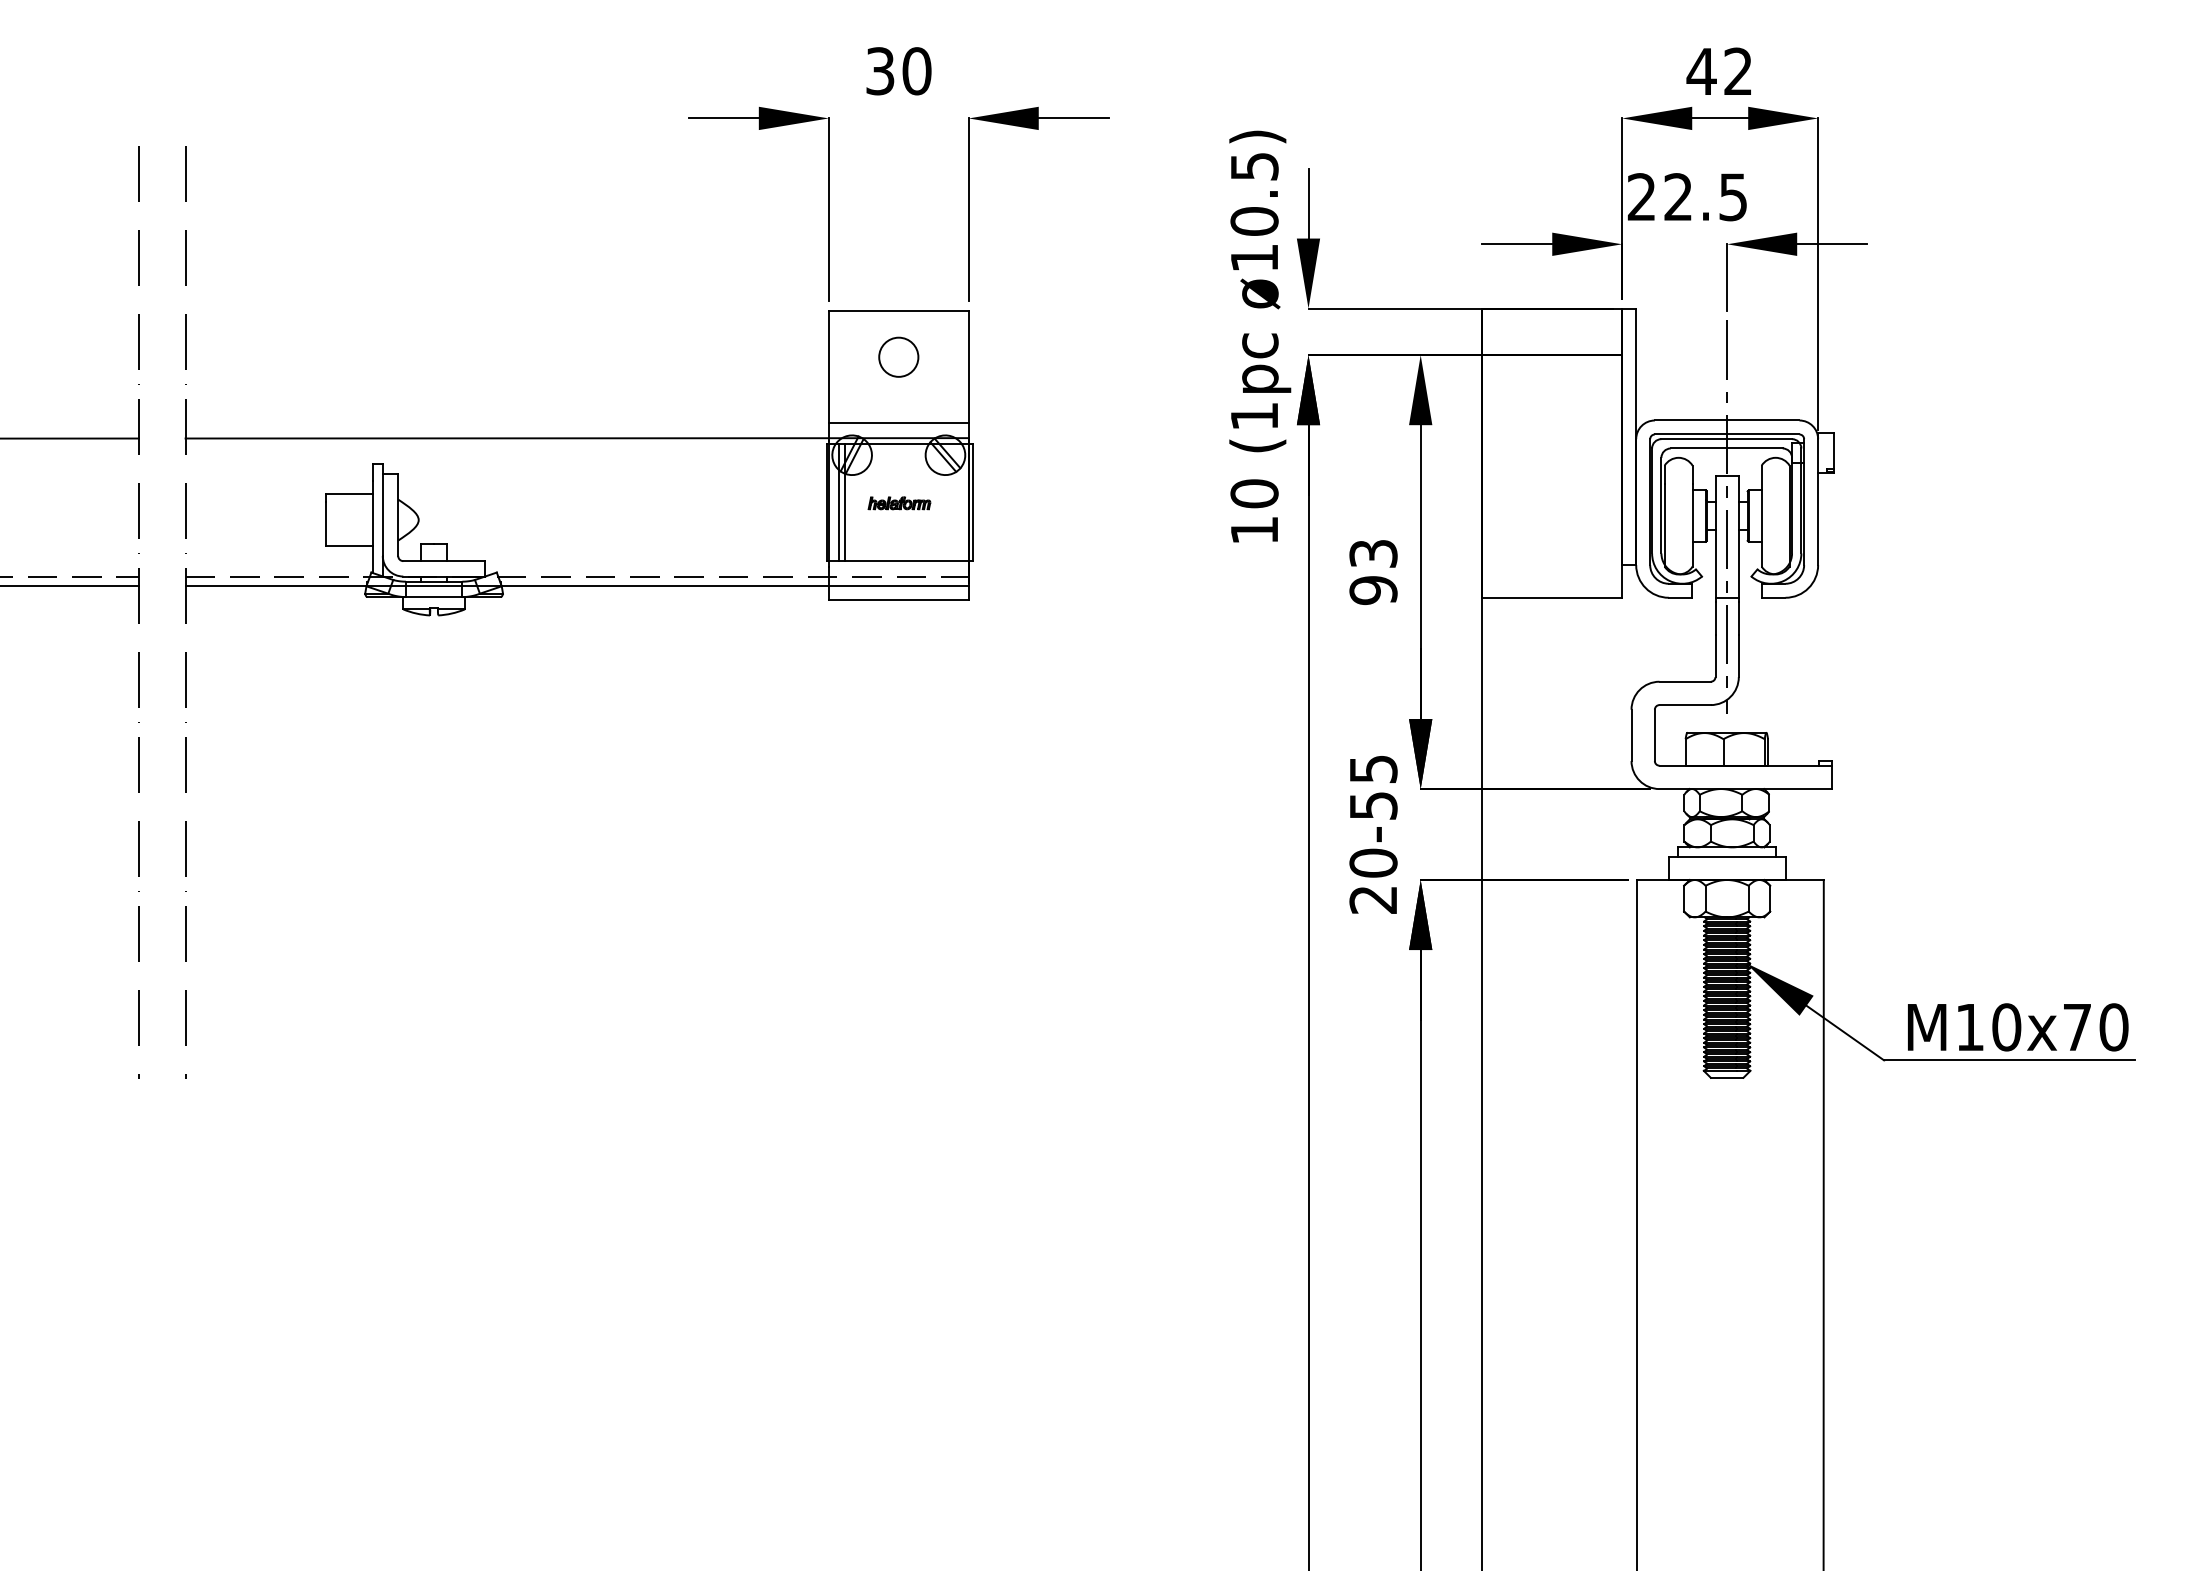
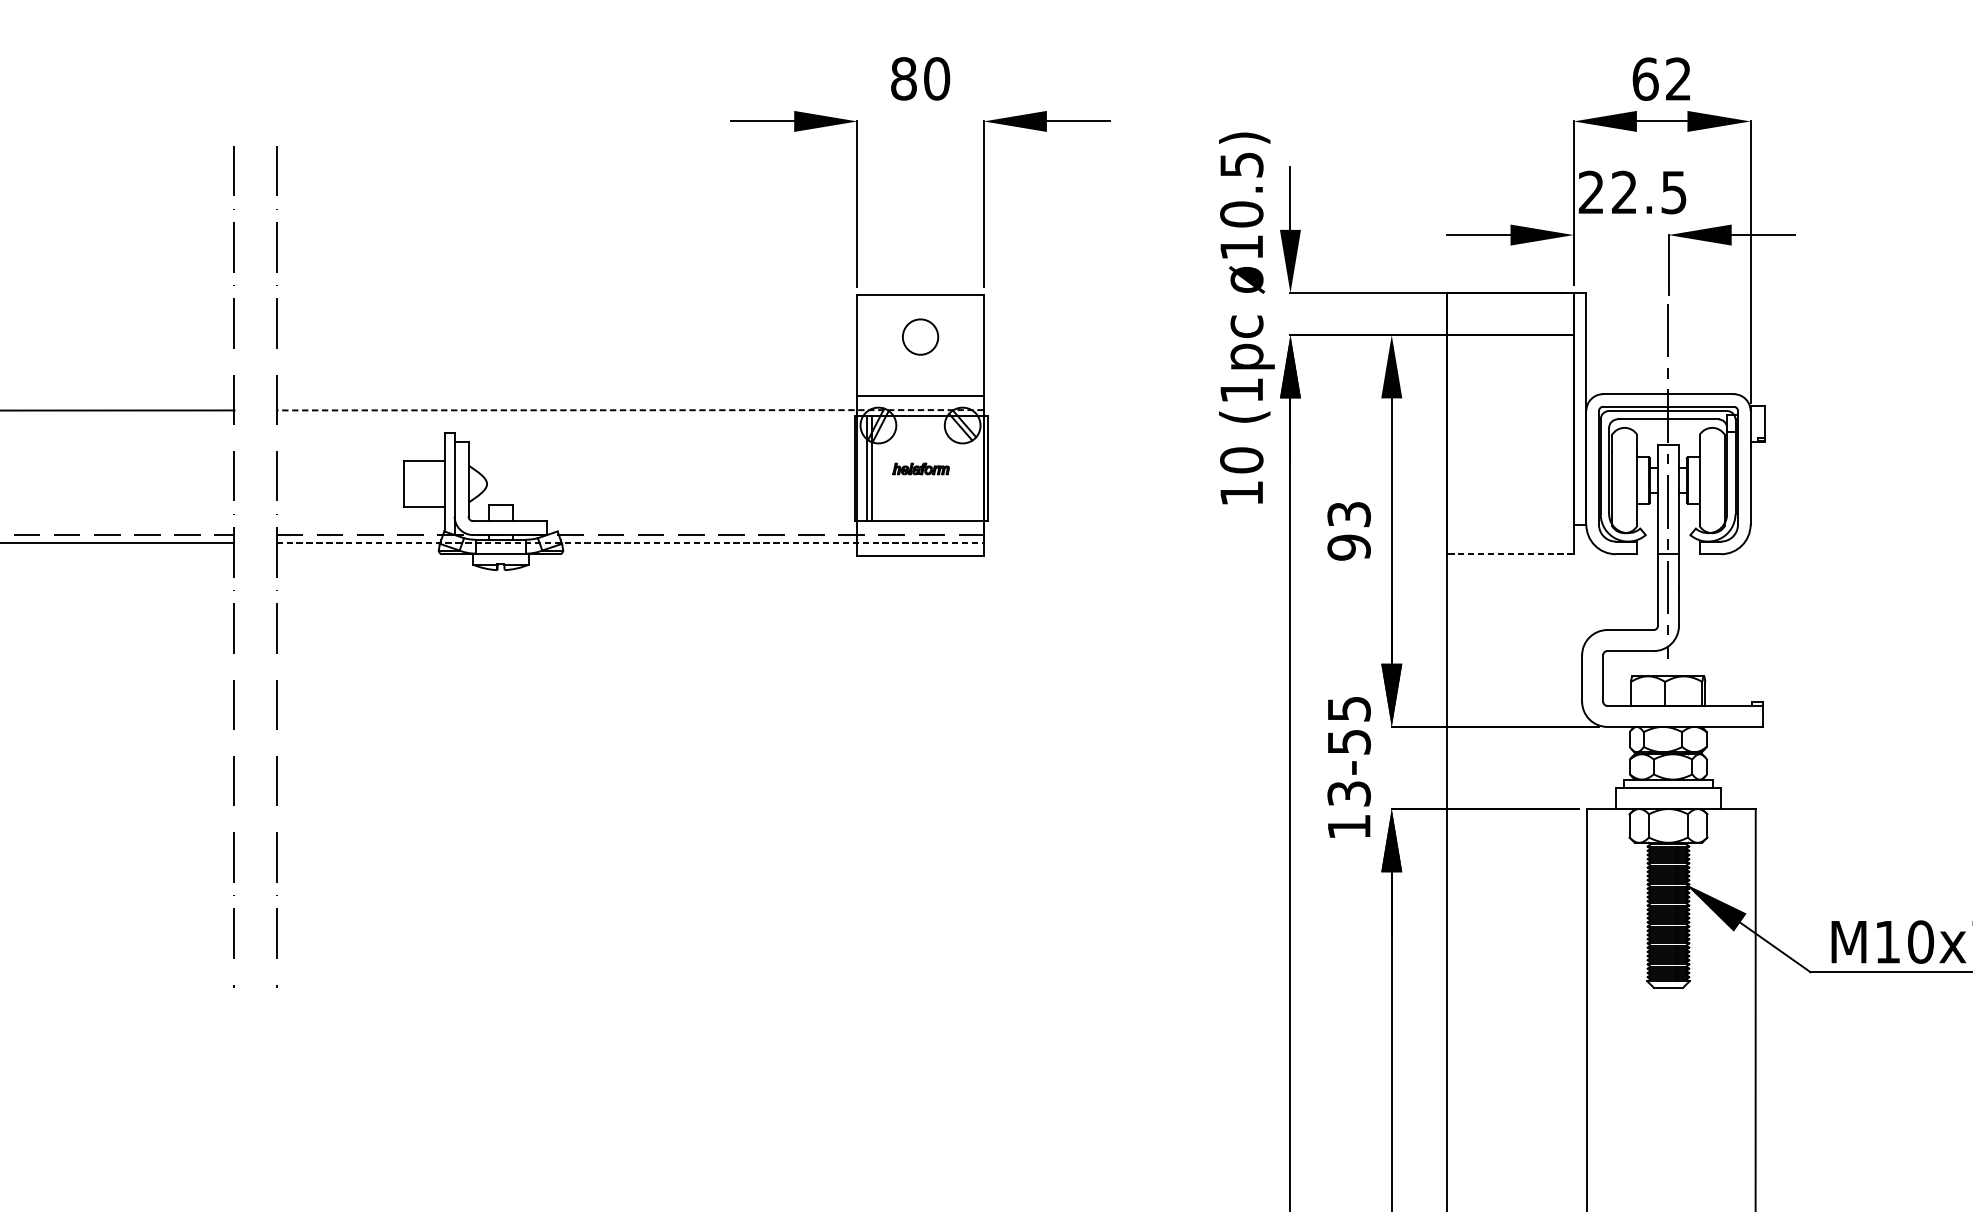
text: (880, 71) -> (904, 79), 30 -> 80
text: (1701, 71) -> (1645, 79), 42 -> 62
line: (577, 438) -> (630, 410), solid -> dashed
line: (577, 585) -> (630, 543), solid -> dashed
line: (1552, 597) -> (1510, 553), solid -> dashed
text: (1373, 880) -> (1349, 809), 20-55 -> 13-55

